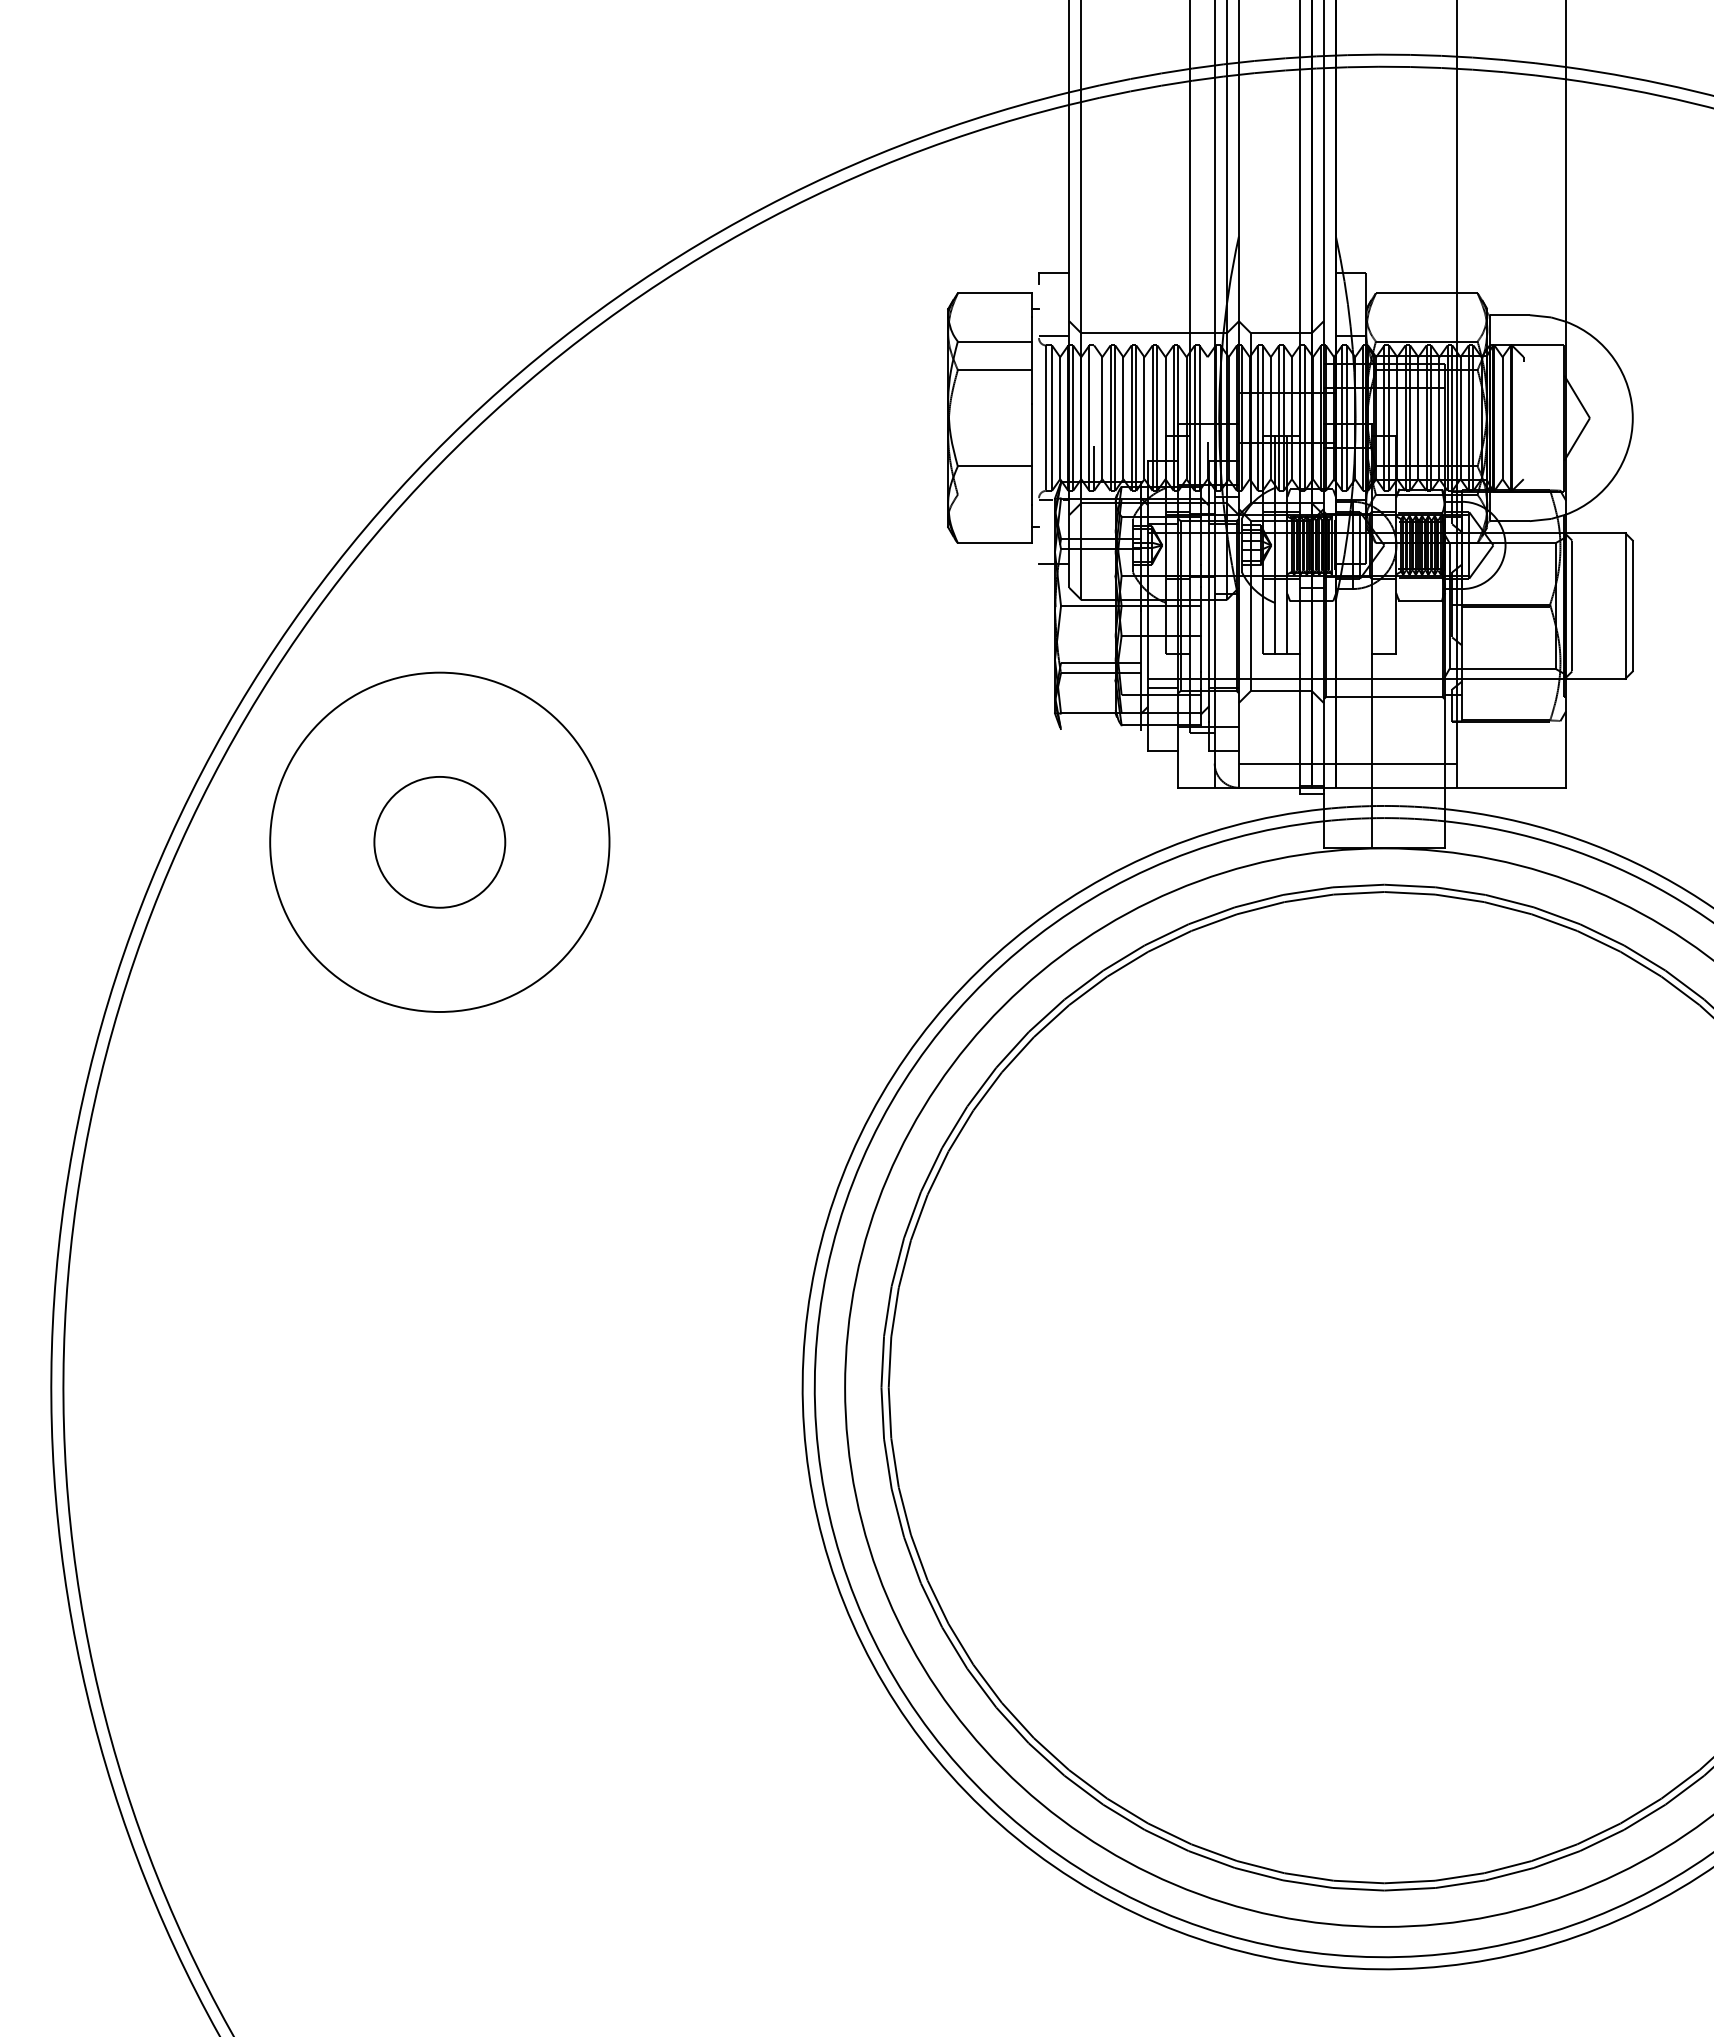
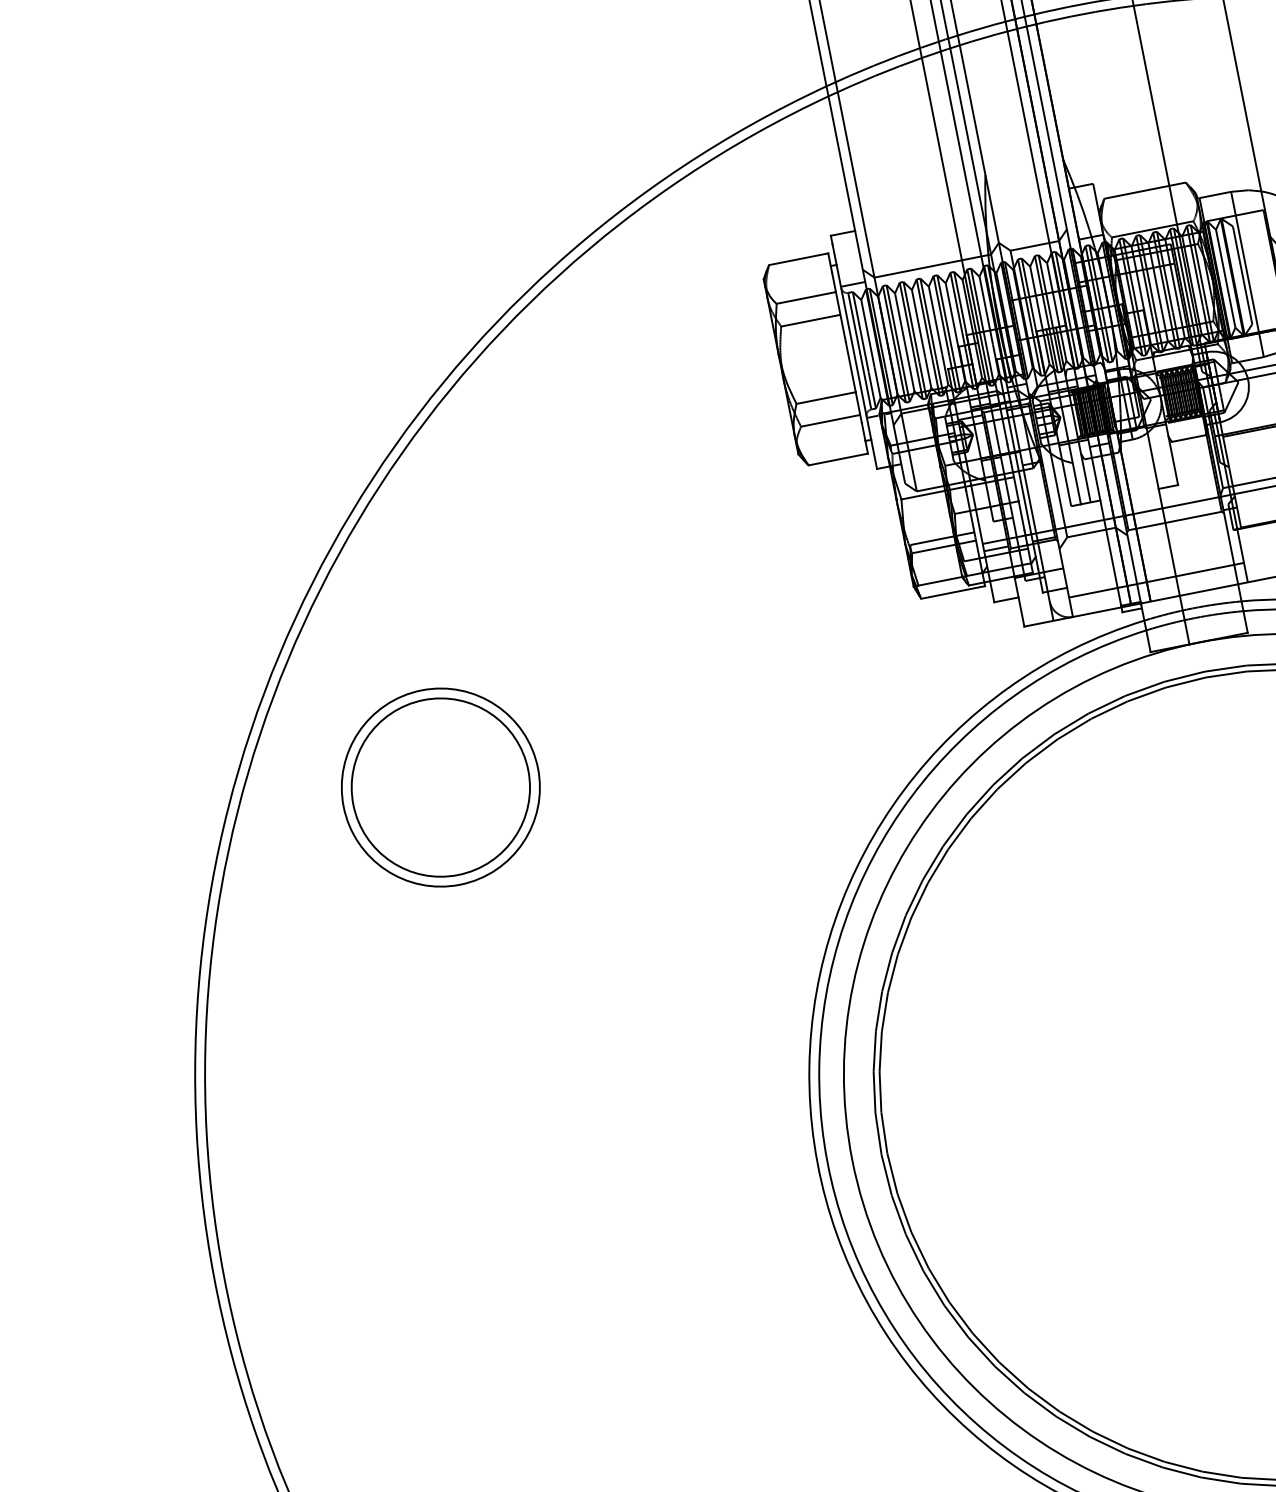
line: (1094, 395) -> (894, 325), added
line: (1207, 399) -> (986, 310), added
line: (1529, 418) -> (1247, 274), added
line: (1523, 420) -> (1242, 277), added
line: (1039, 423) -> (855, 356), added
line: (994, 494) -> (830, 420), added
line: (1100, 729) -> (952, 592), added
circle: (439, 842) -> (440, 787), size x0.71
circle: (439, 842) -> (440, 787), size x1.67

